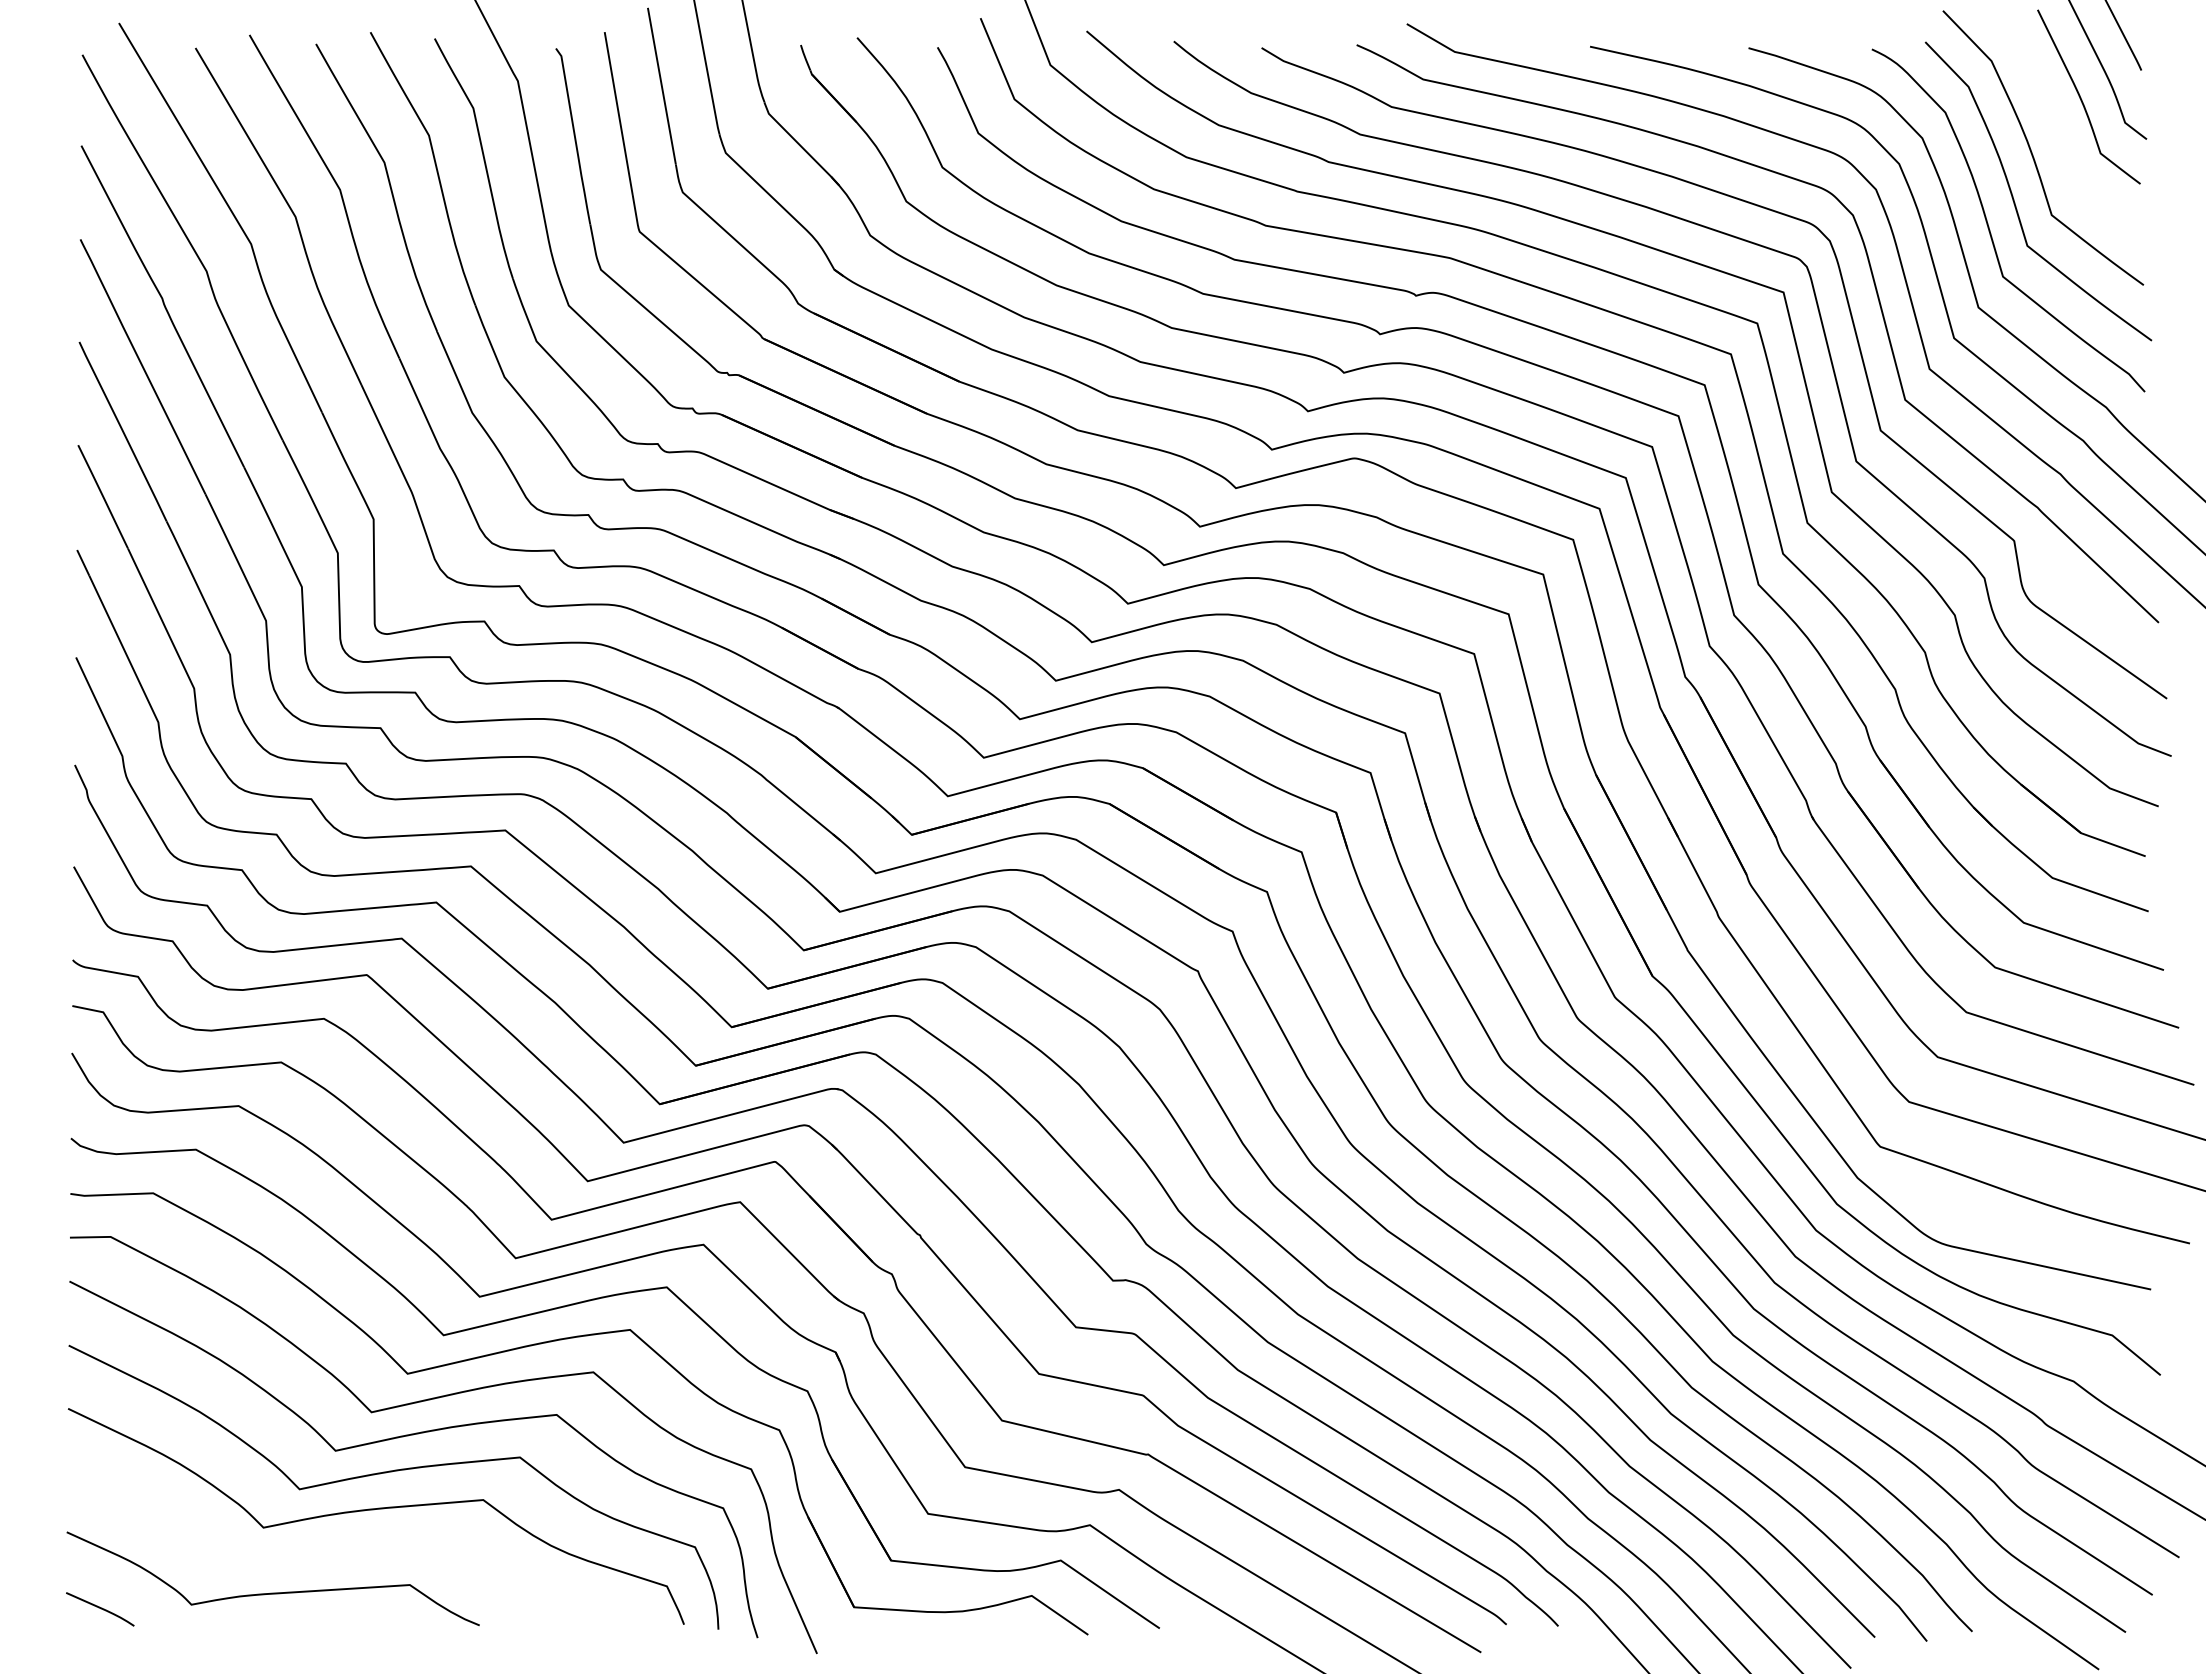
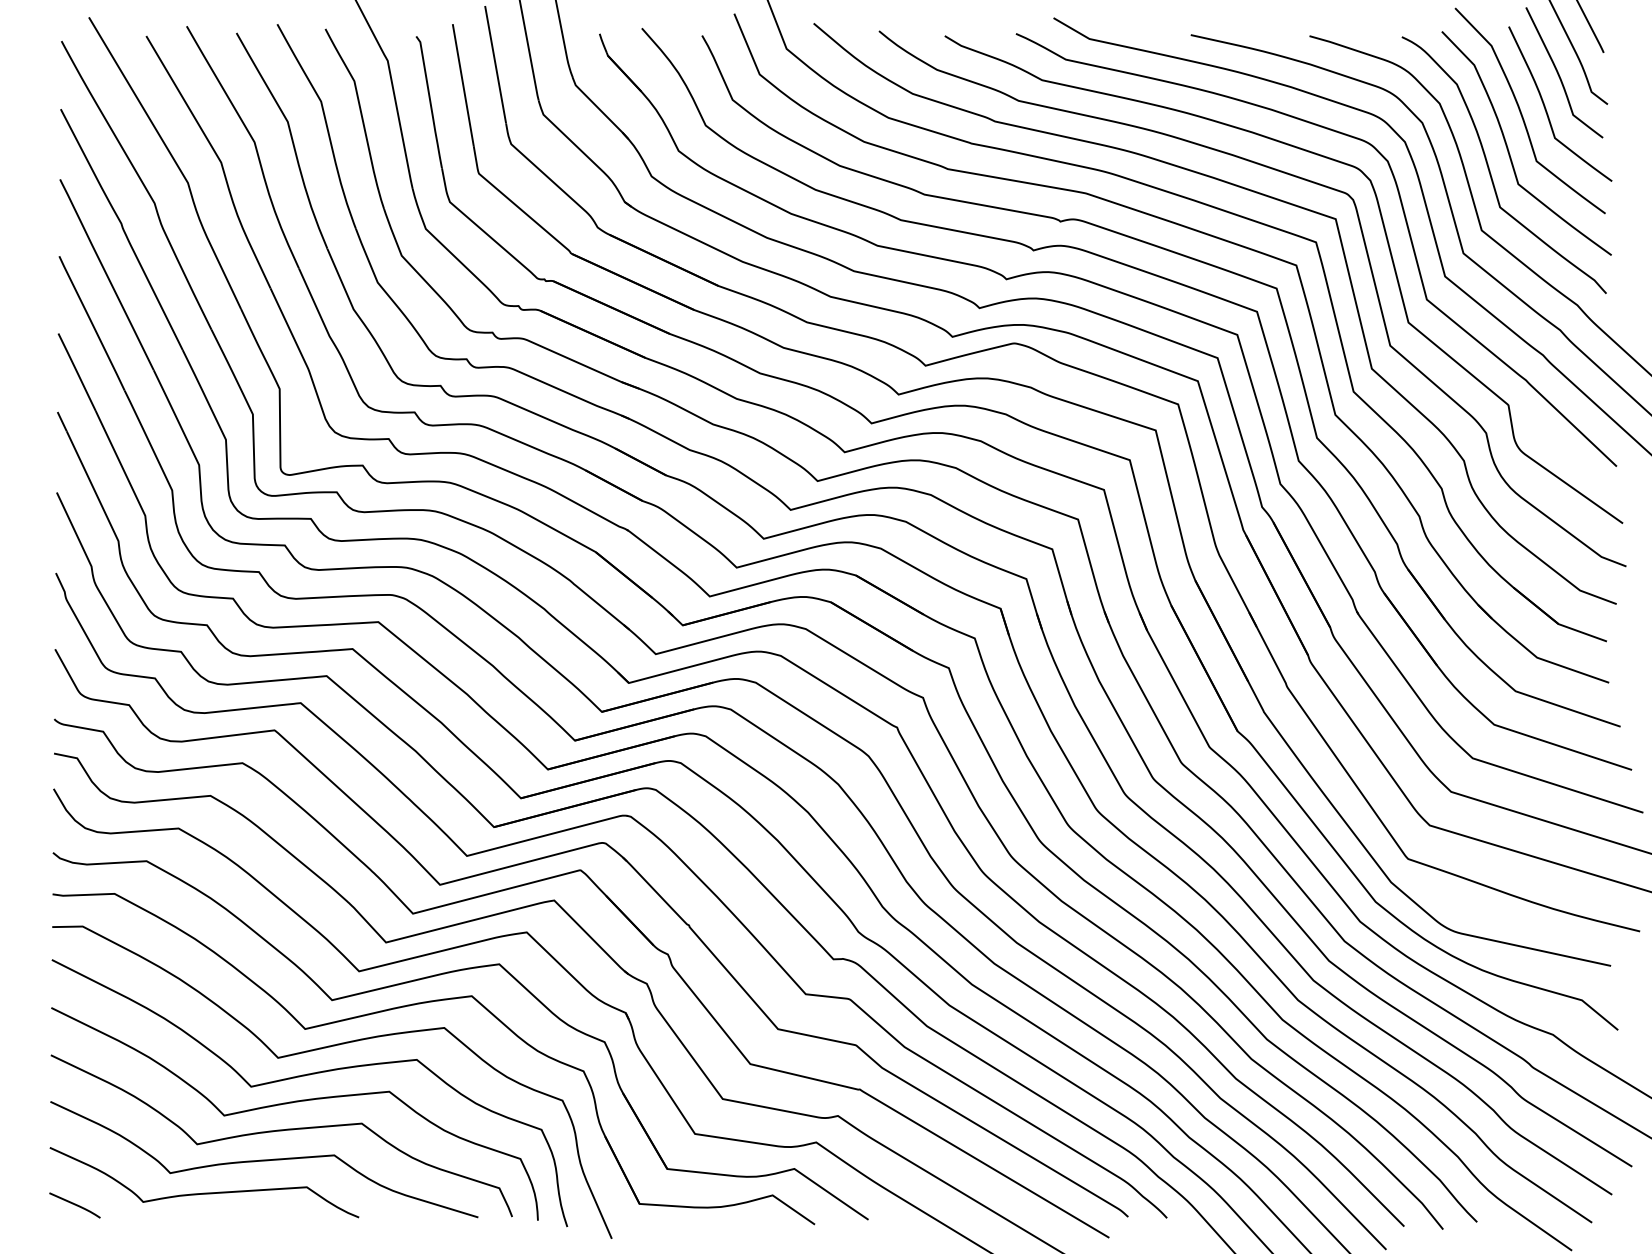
curve: (2064, 144) -> (1546, 108), added
curve: (352, 1548) -> (263, 1159), added

